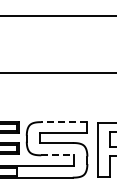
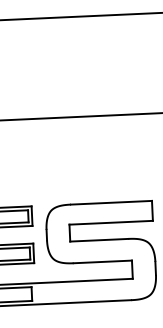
line: (64, 122) -> (112, 203), dashed -> solid
line: (58, 155) -> (104, 262), dashed -> solid

